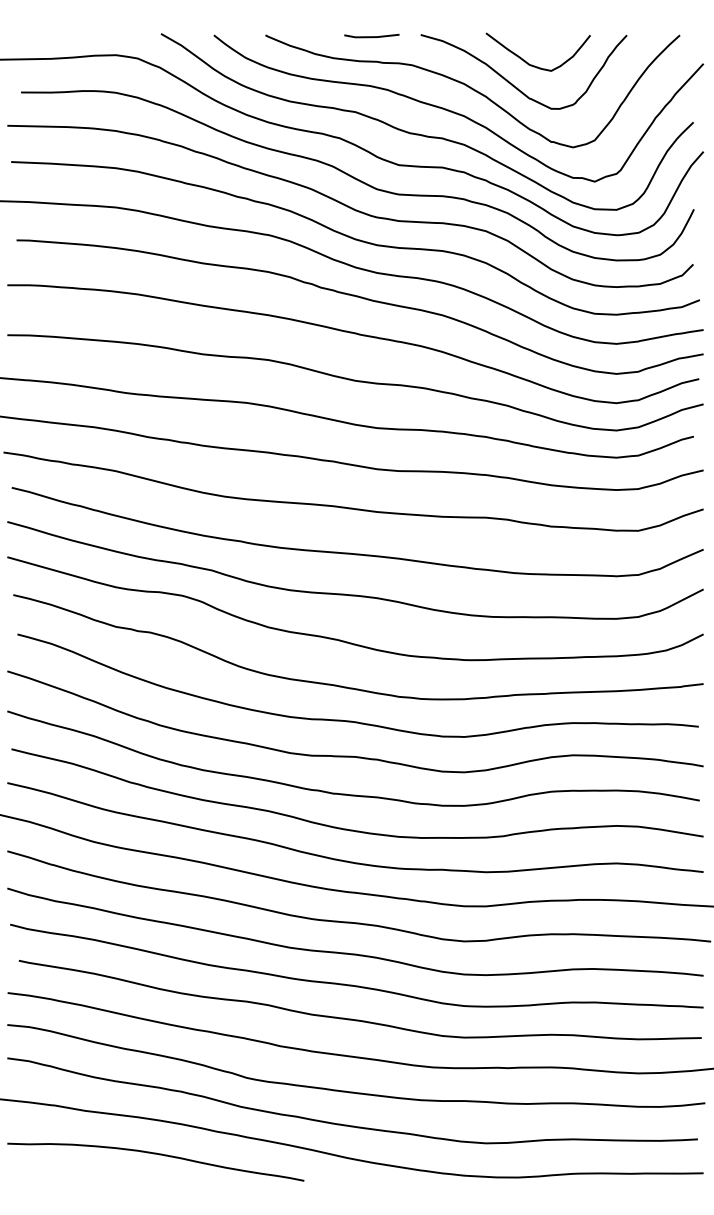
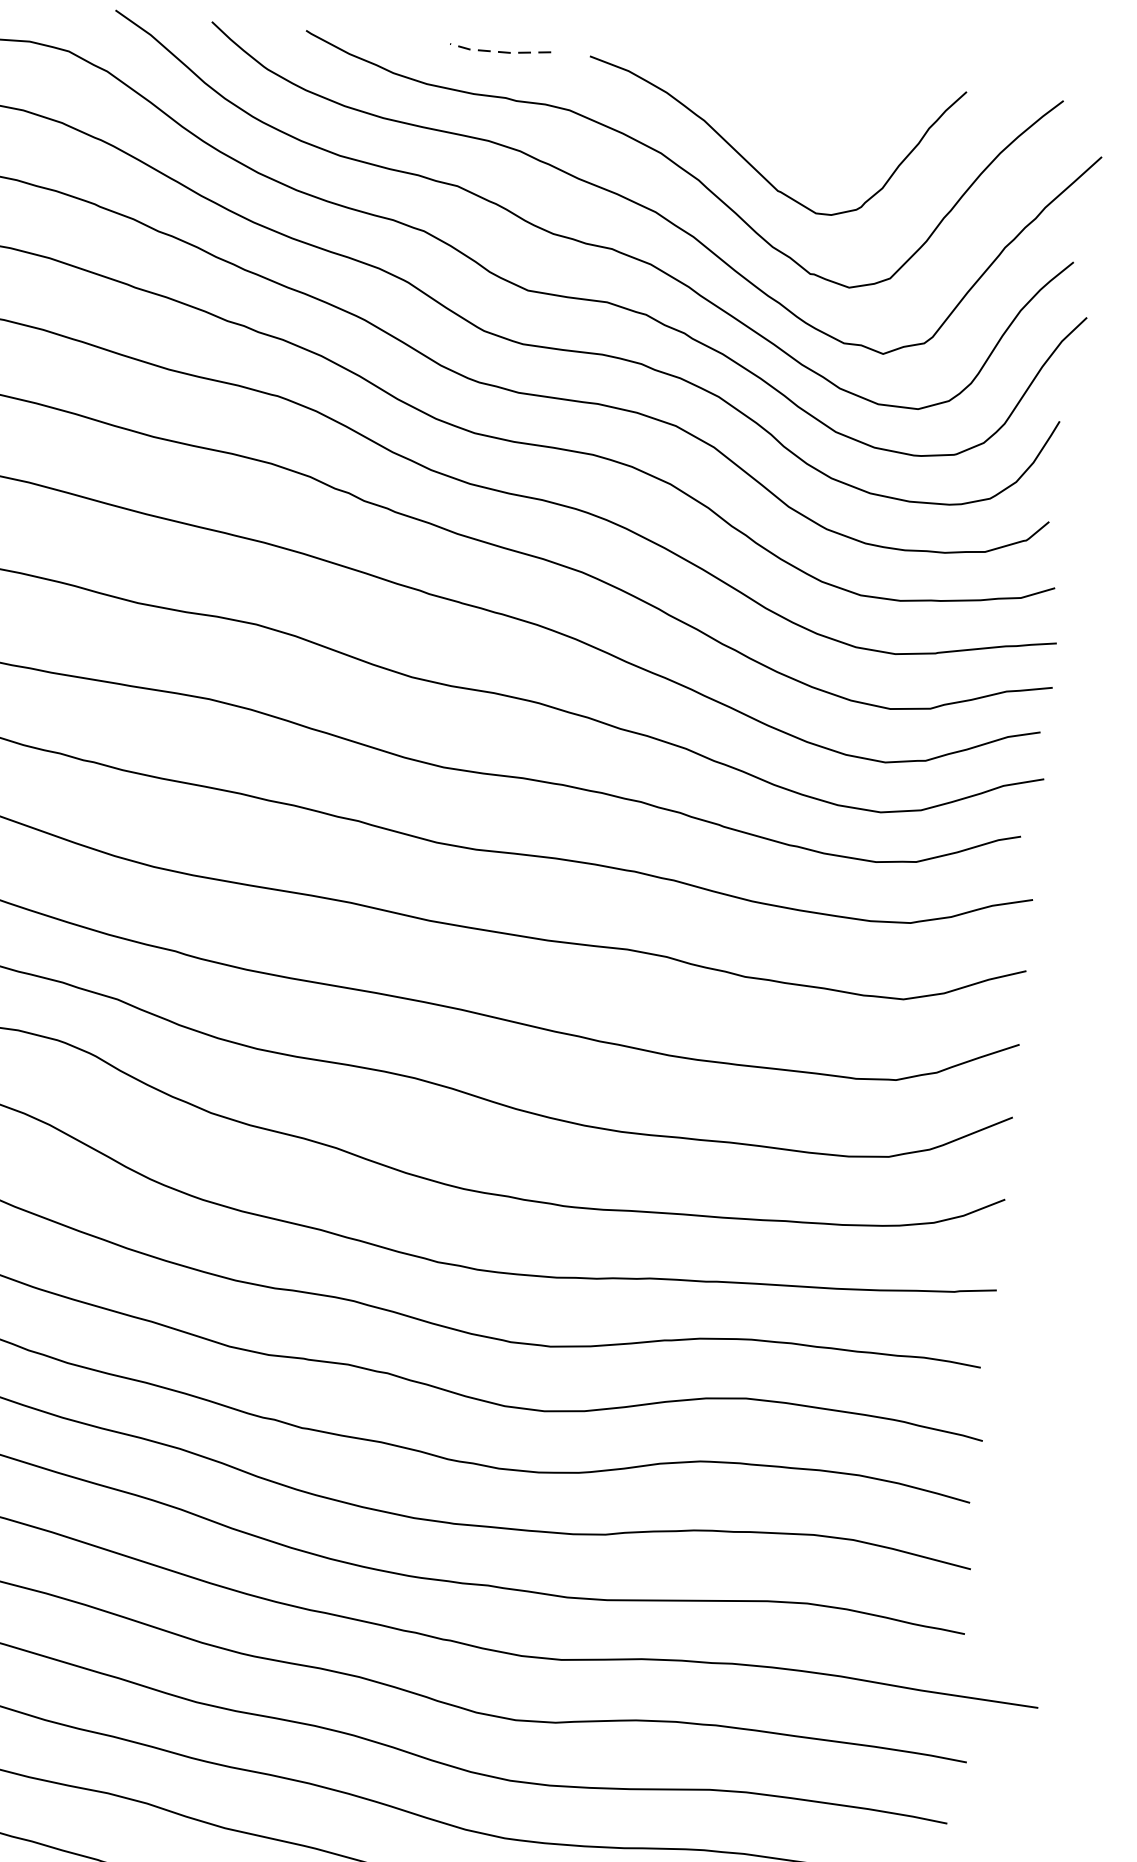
line: (371, 37) -> (499, 52), solid -> dashed
curve: (532, 64) -> (789, 129), removed

